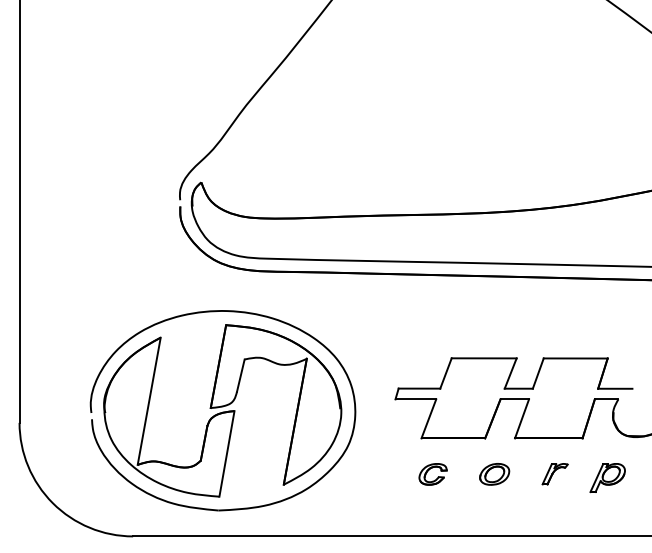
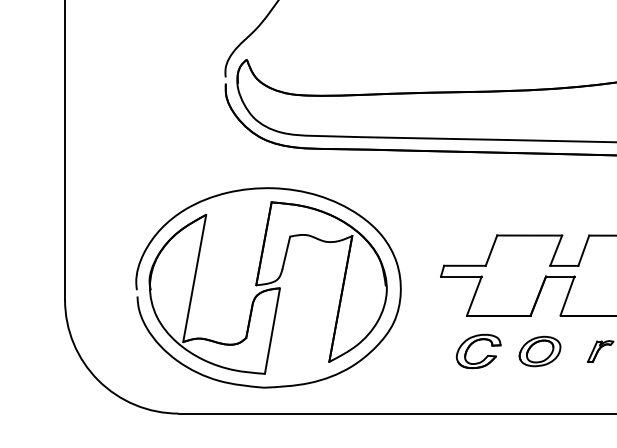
part: (432, 474) -> (478, 351), size x1.6
part: (494, 474) -> (540, 351), size x1.4

